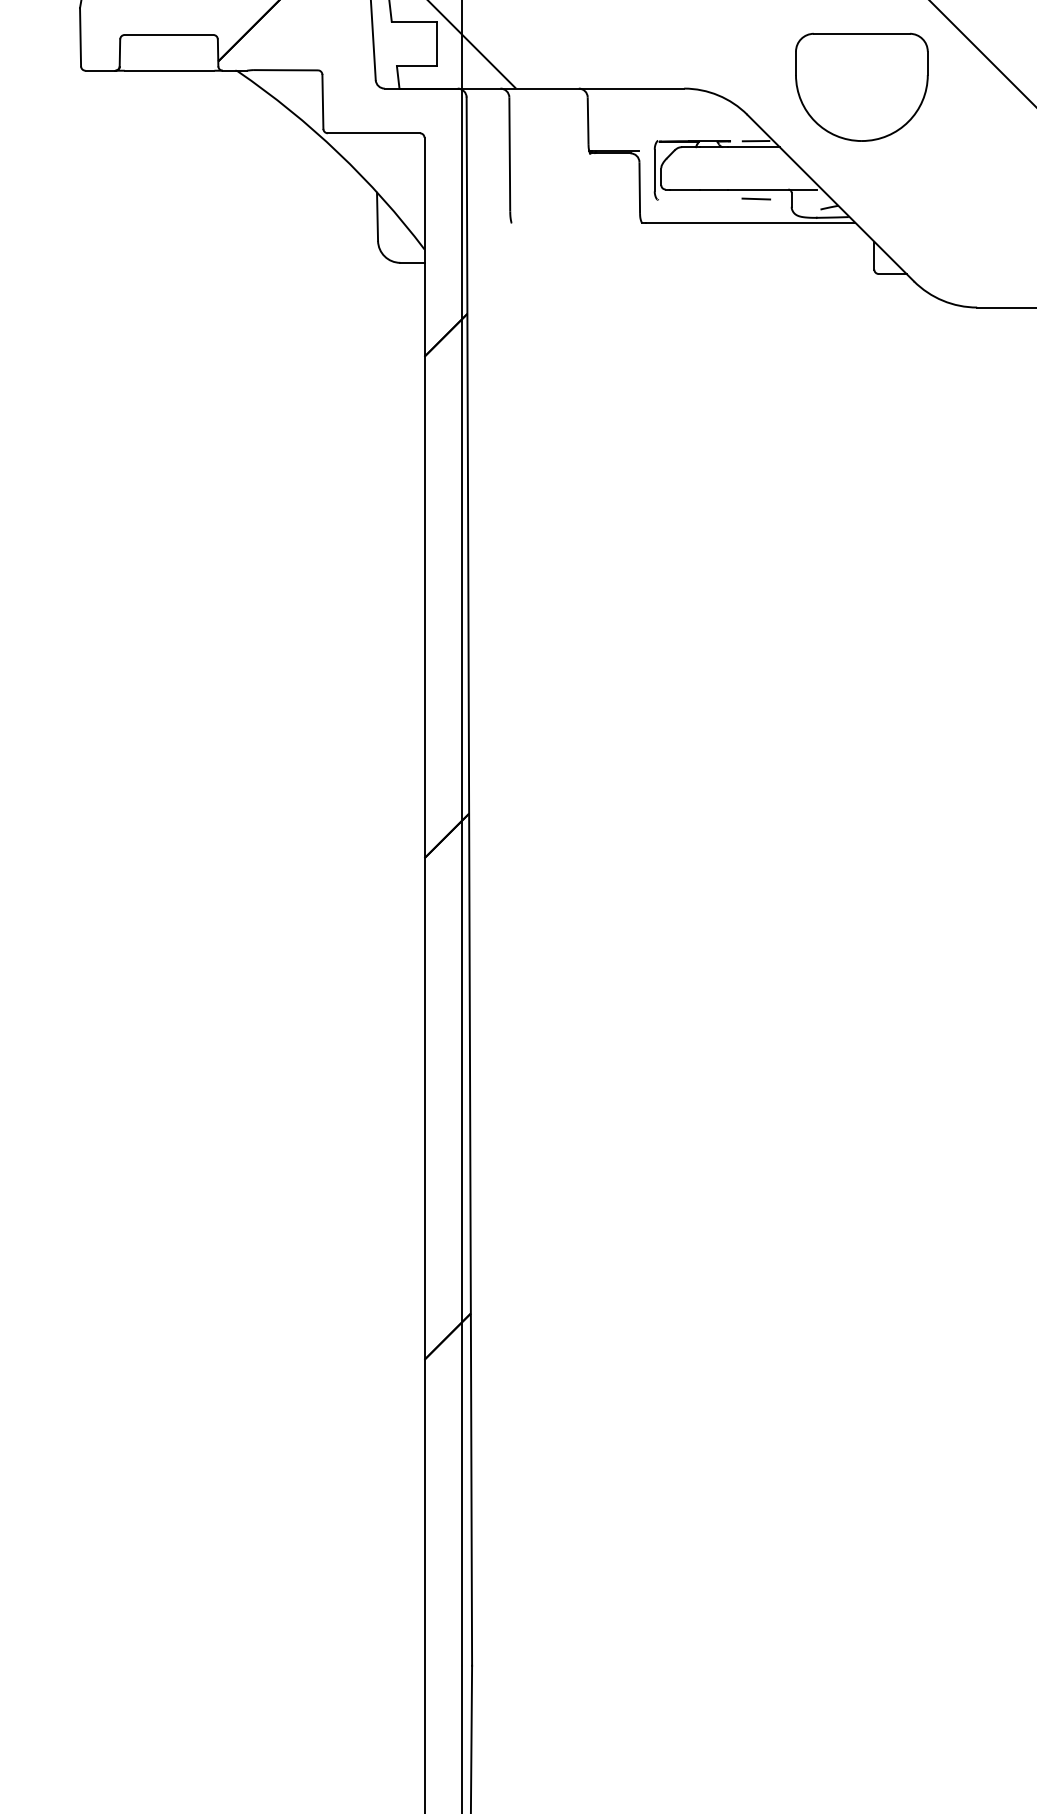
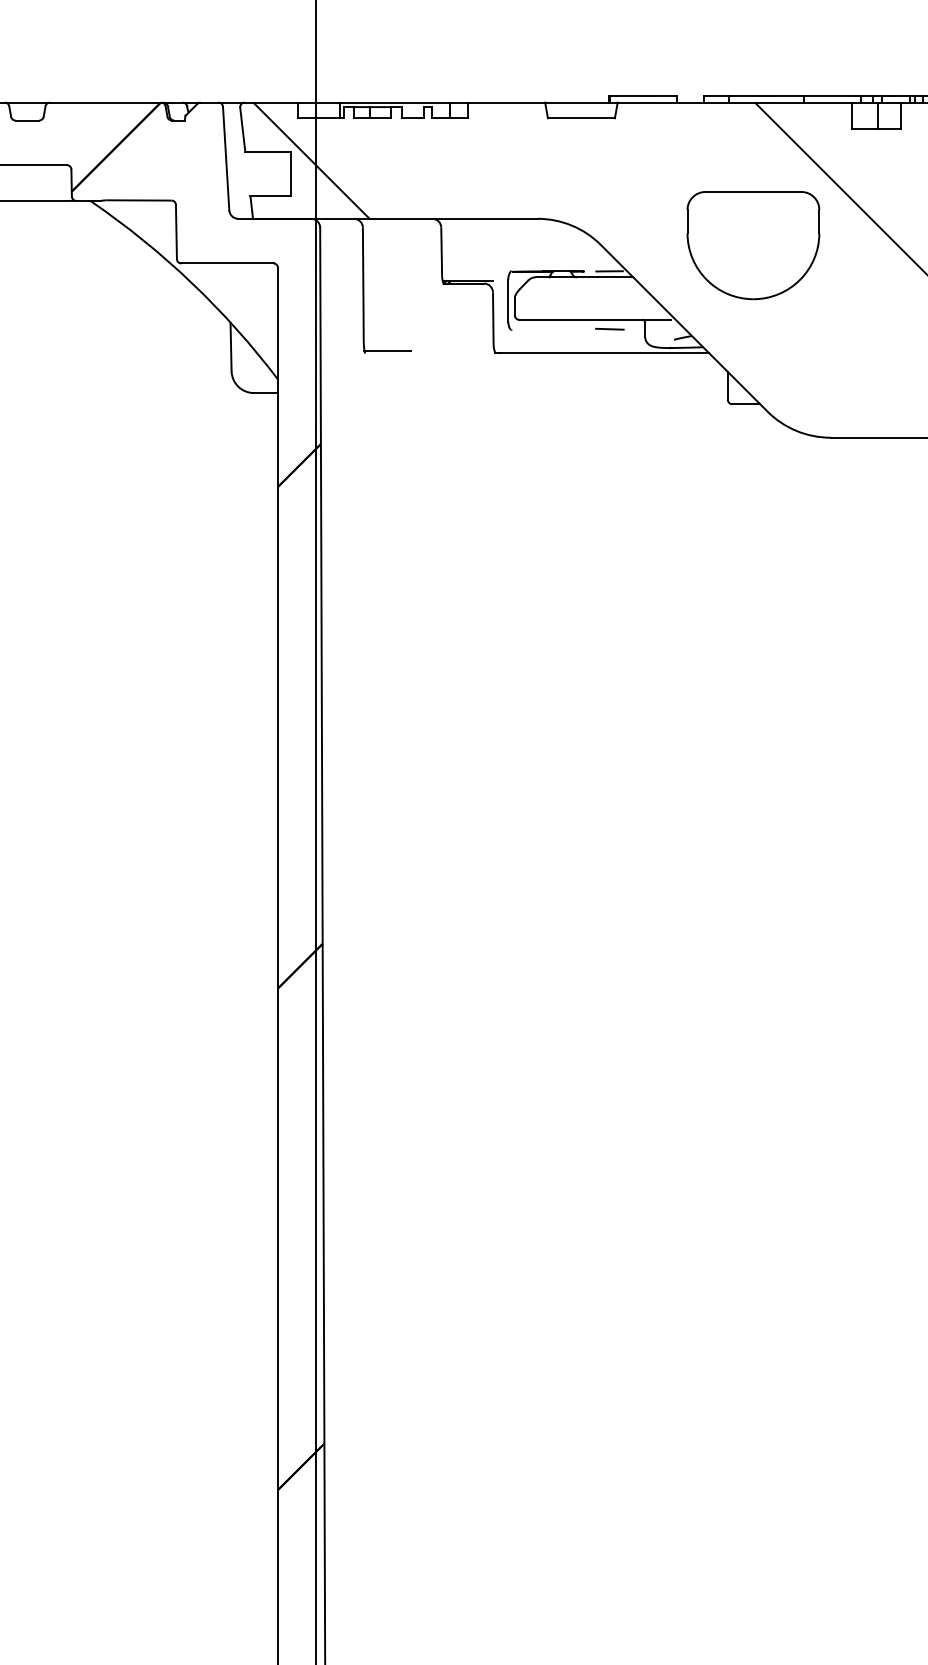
part: (861, 86) -> (753, 244), moved
line: (533, 220) -> (387, 350), added

